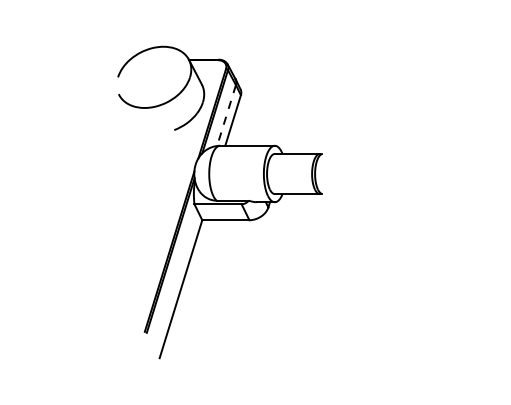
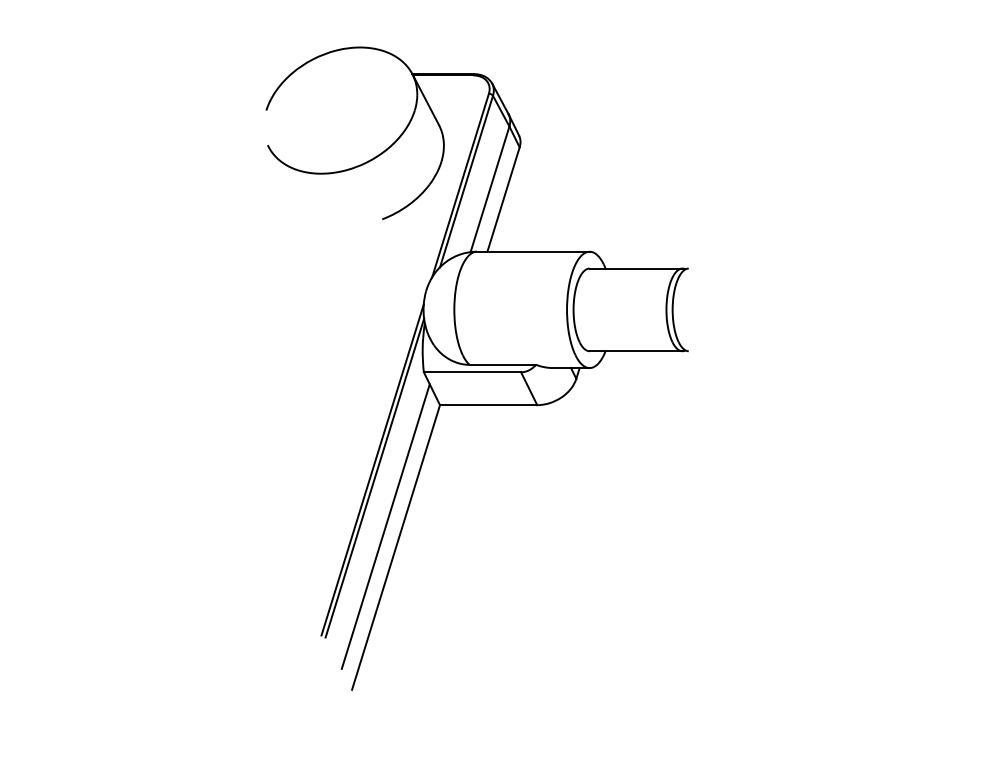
line: (226, 115) -> (489, 189), dashed -> solid
line: (175, 279) -> (384, 527), added

